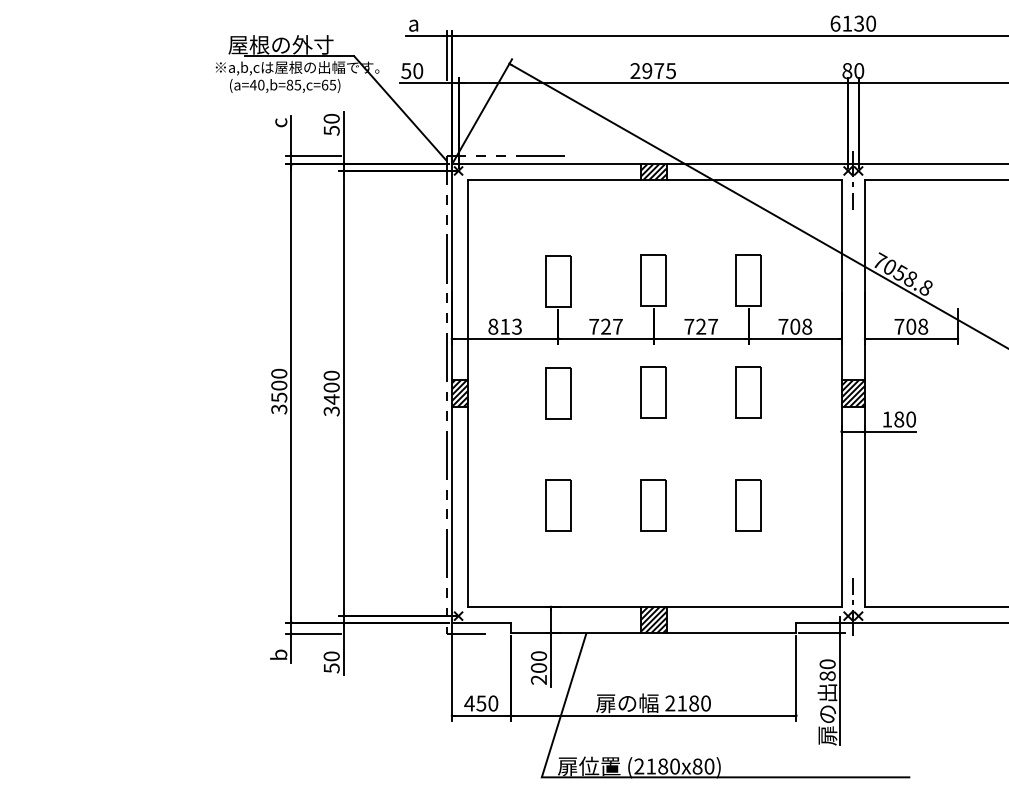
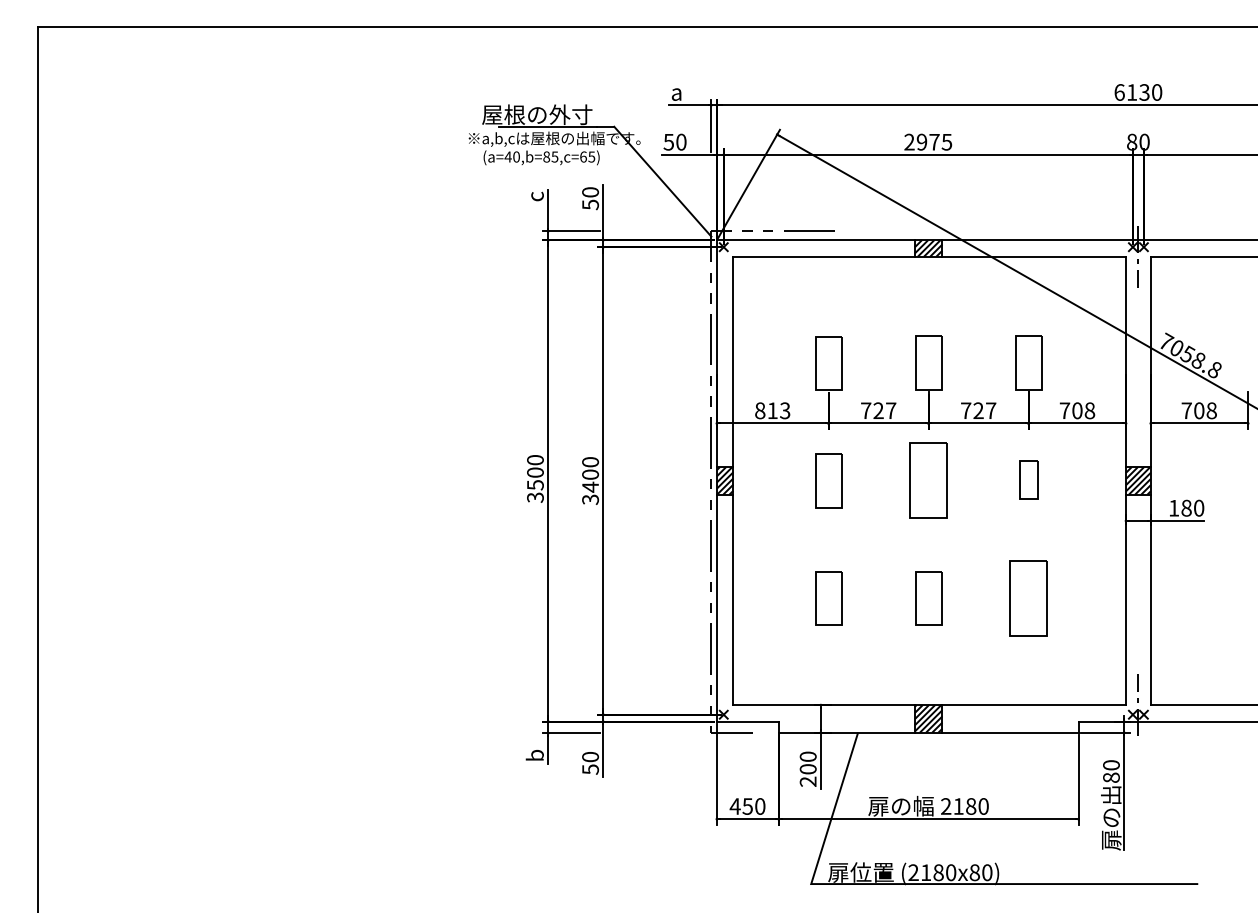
part: (653, 392) -> (928, 479), size x1.4
part: (748, 392) -> (1028, 479), size x0.7
part: (748, 505) -> (1028, 598), size x1.4

